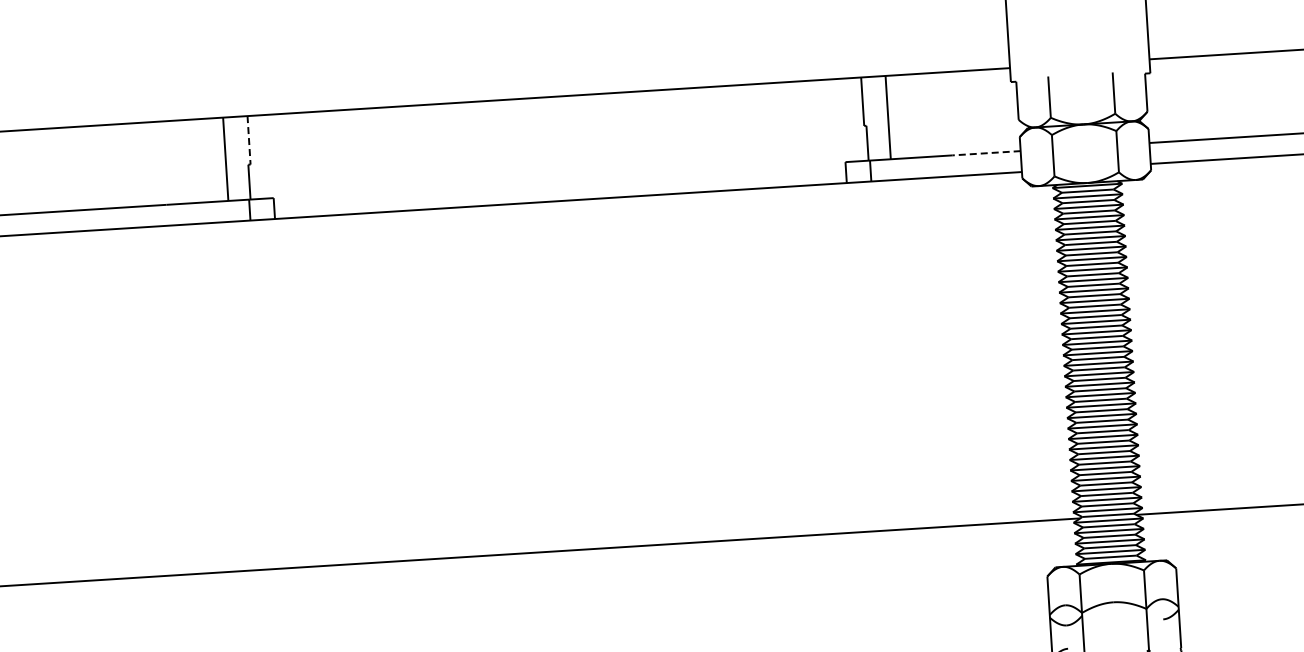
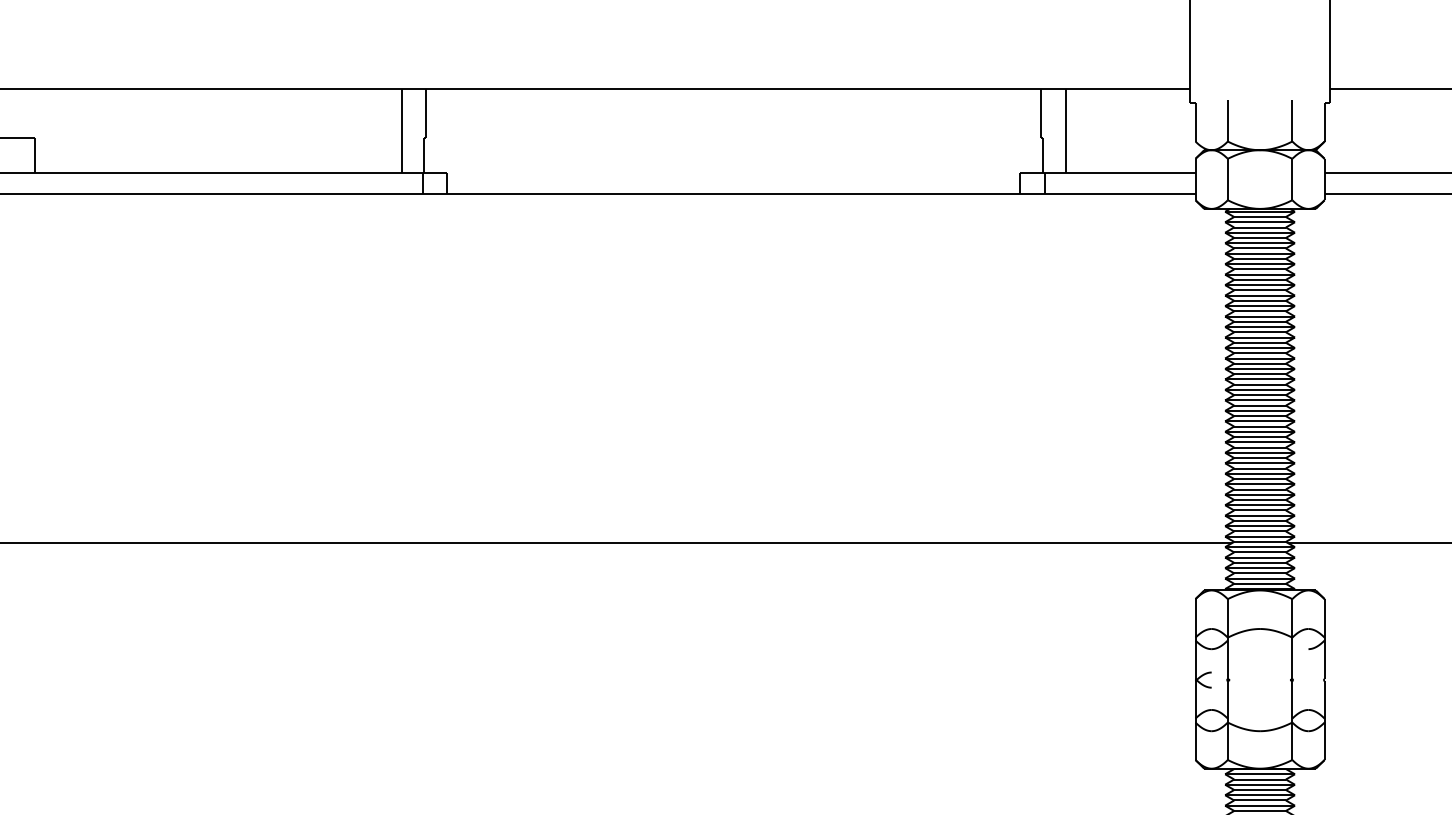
line: (249, 141) -> (426, 114), dashed -> solid
line: (986, 152) -> (1161, 172), dashed -> solid

